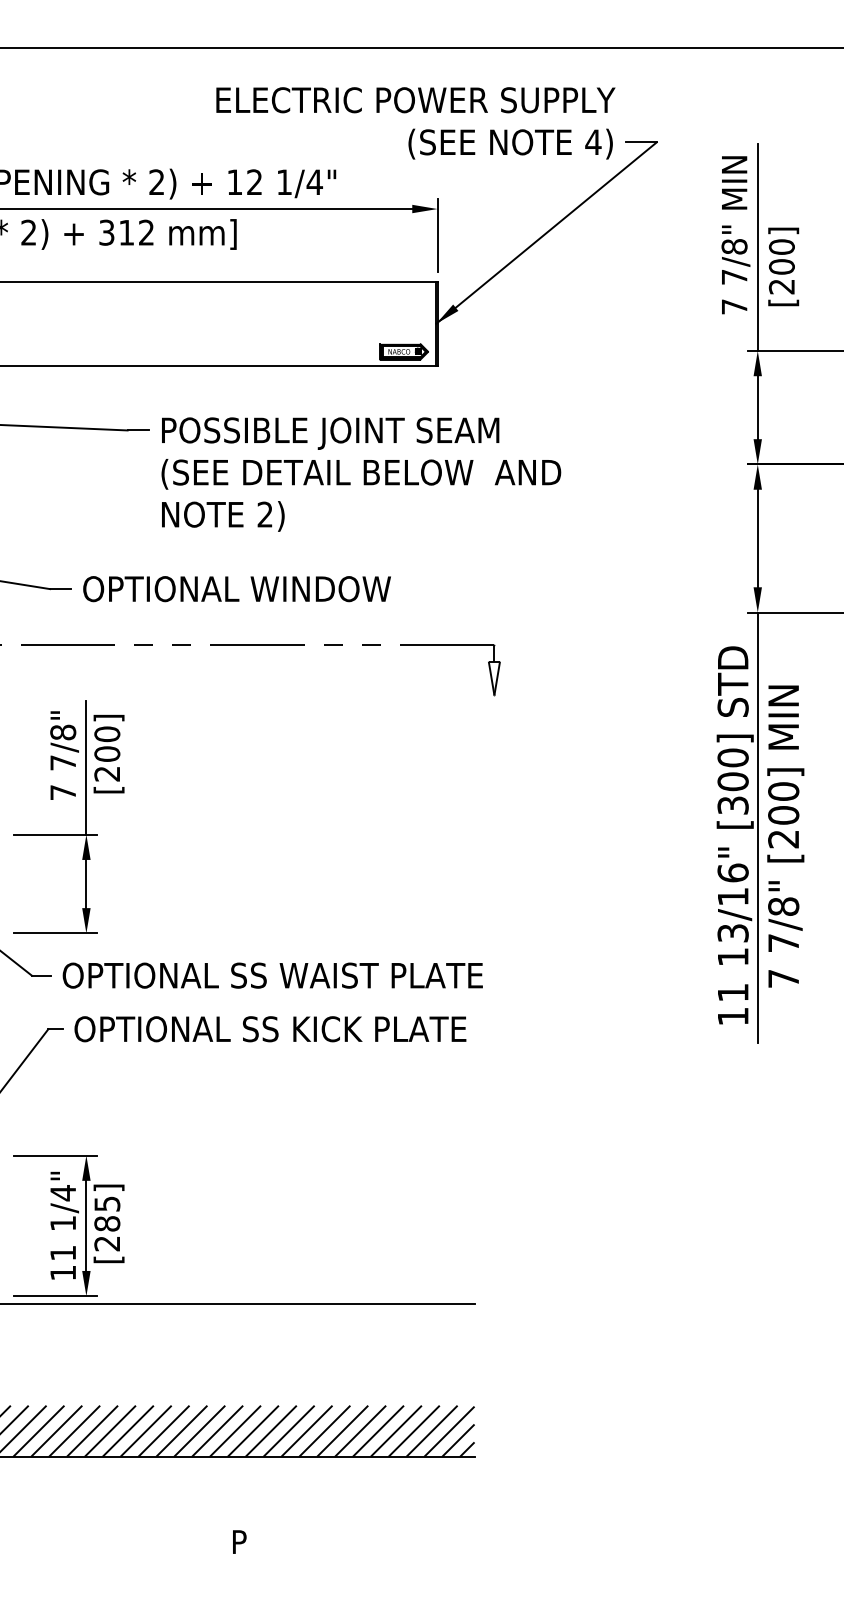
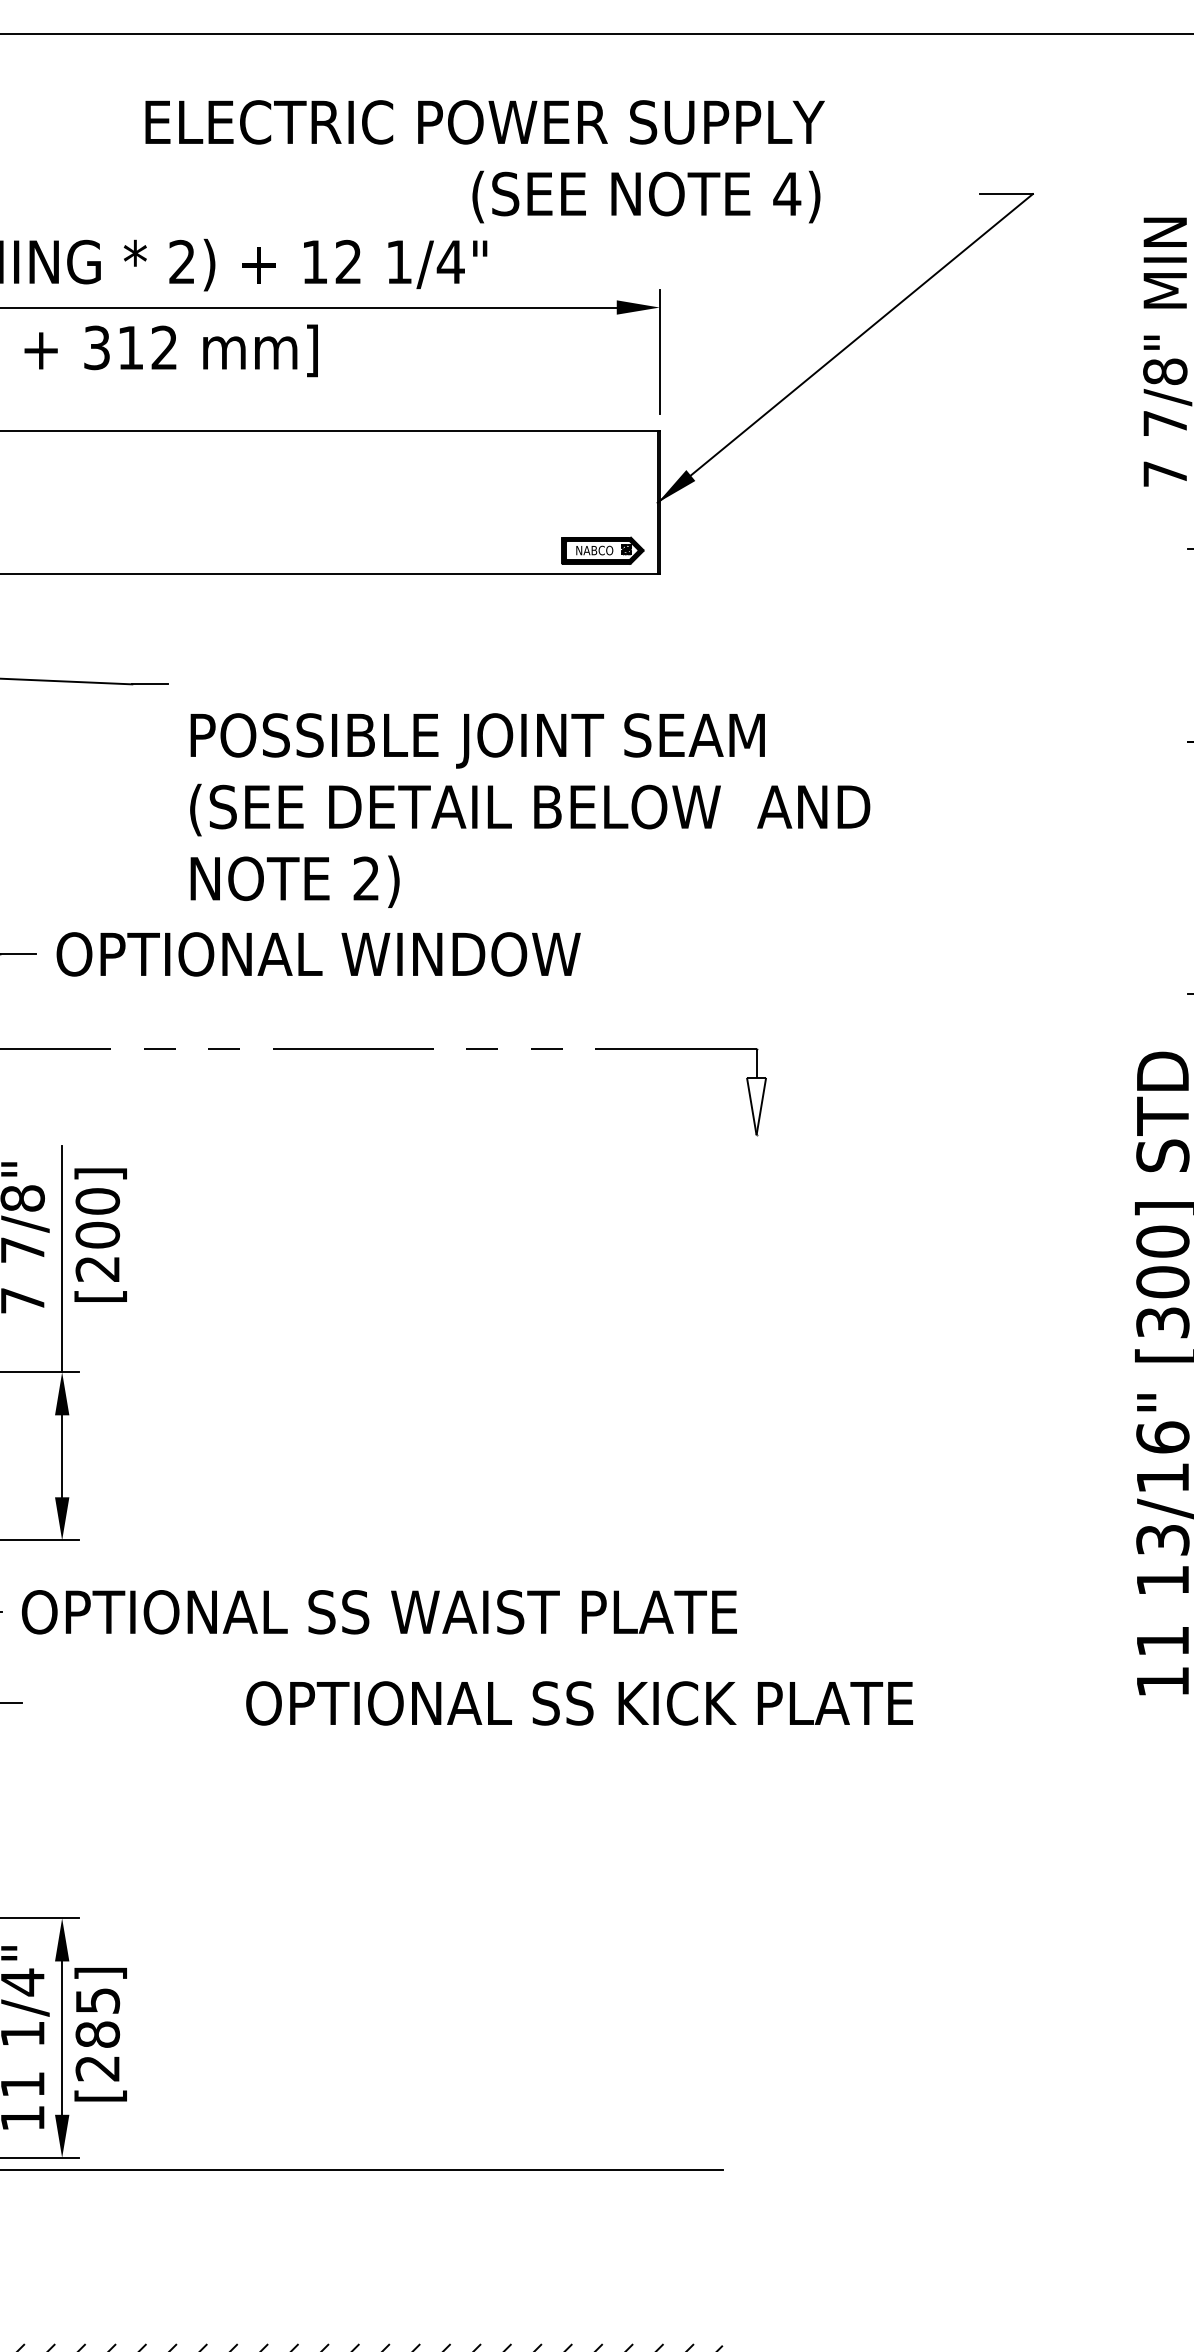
text: (415, 123) -> (484, 161), moved
text: (361, 474) -> (530, 810), moved
text: (270, 1029) -> (579, 1703), moved

